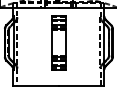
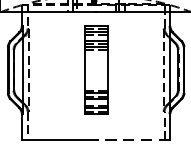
line: (81, 86) -> (133, 141), solid -> dashed

